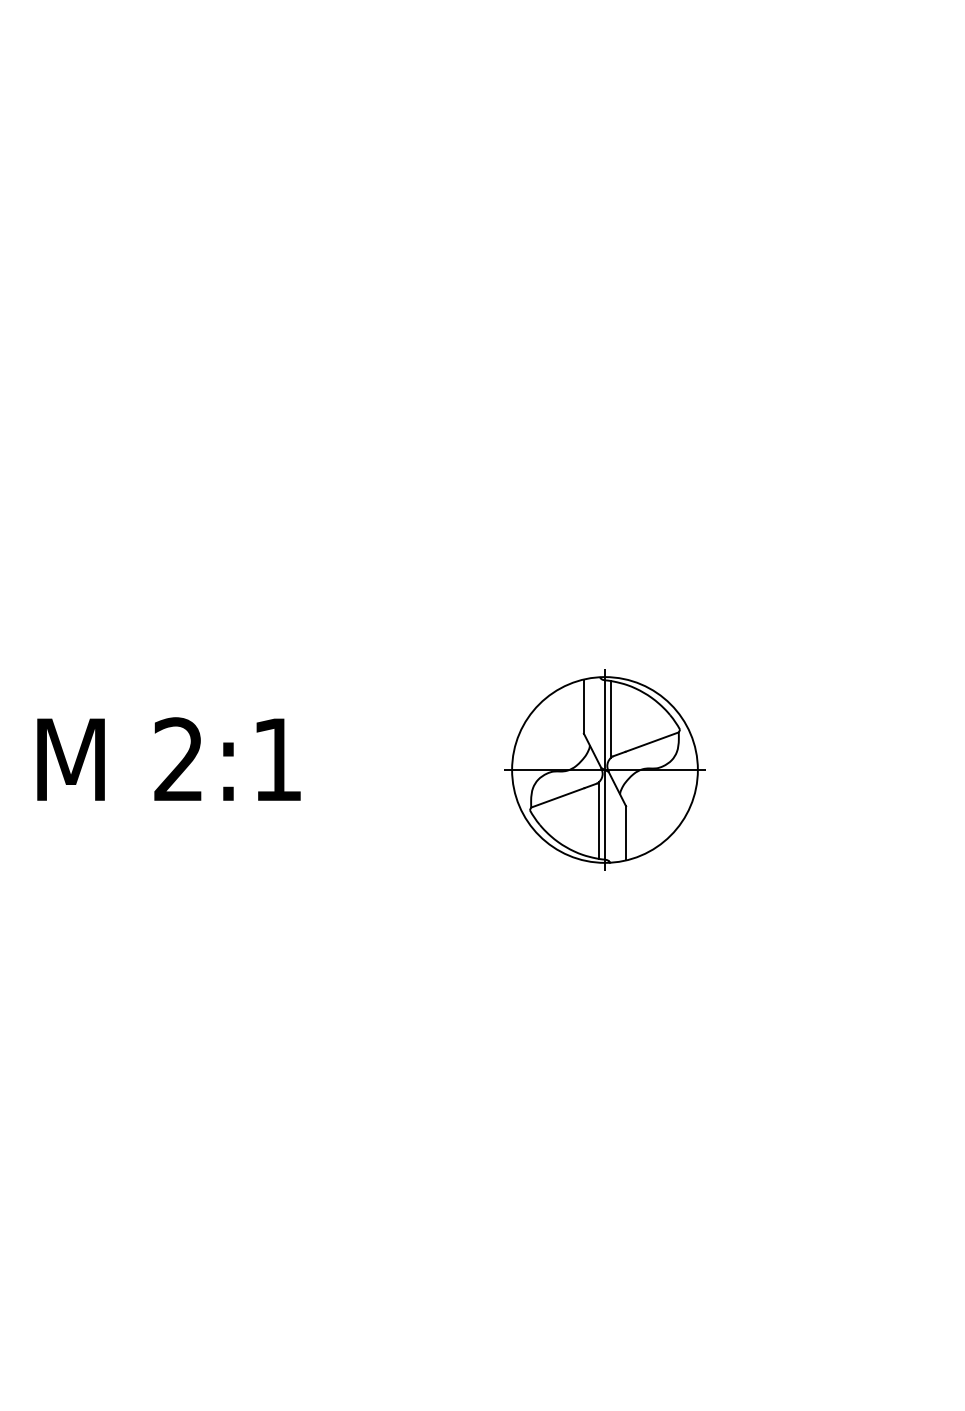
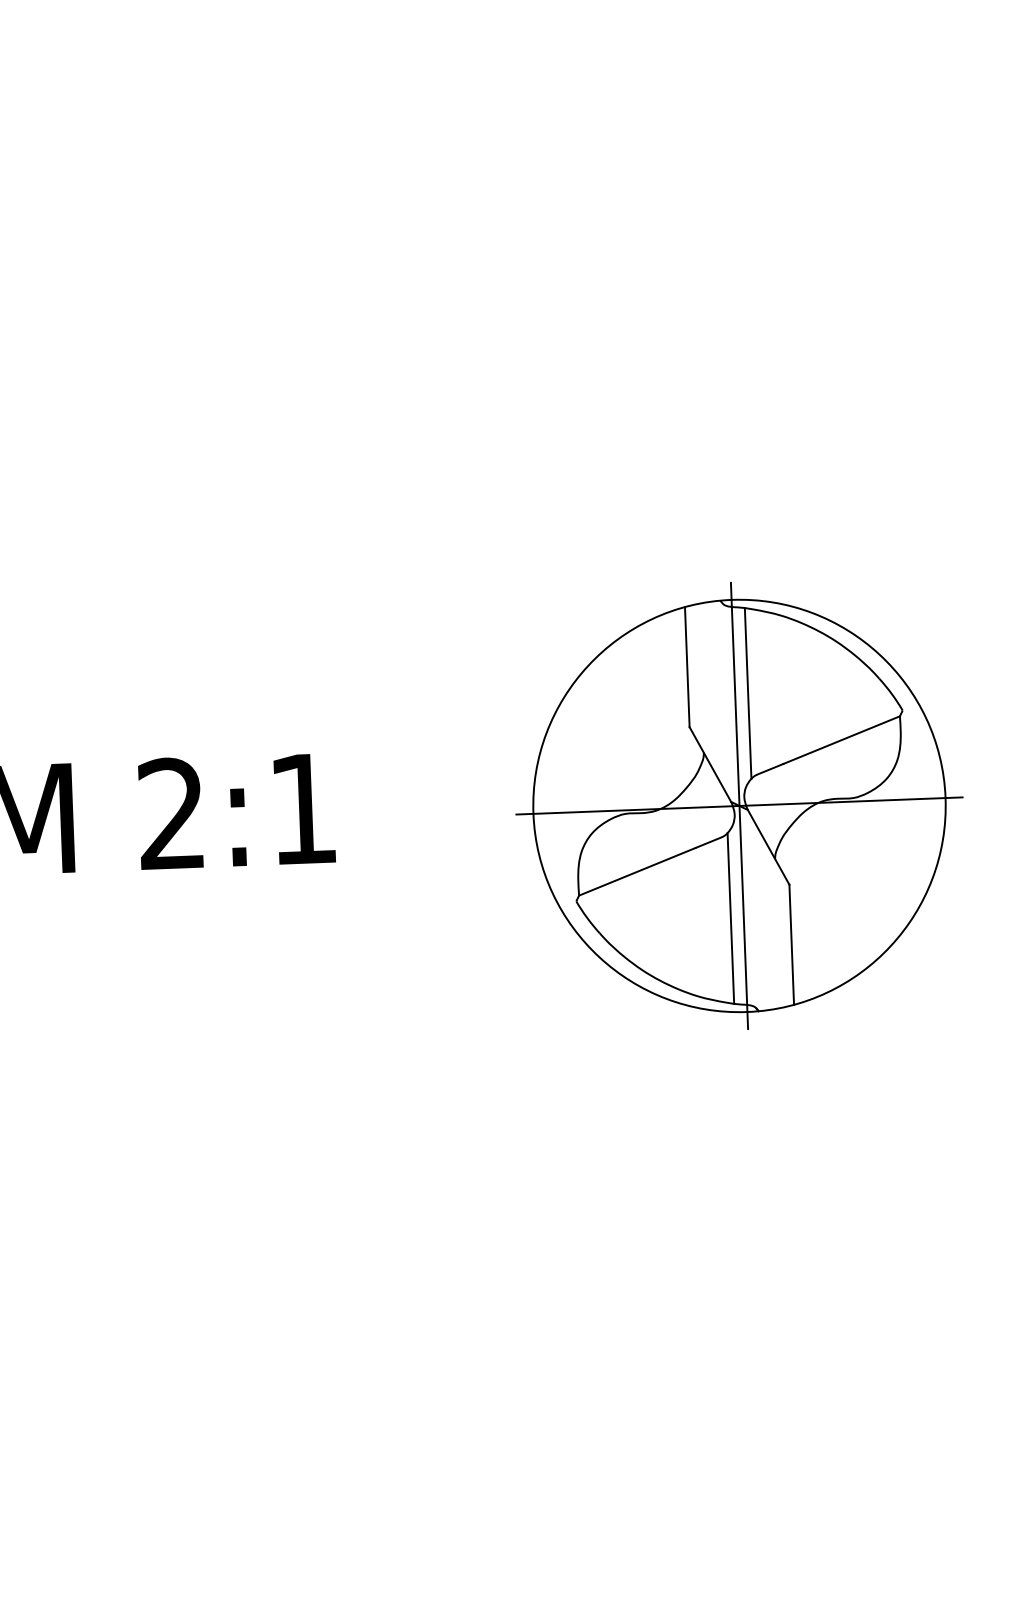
part: (604, 769) -> (738, 805), size x1.67

